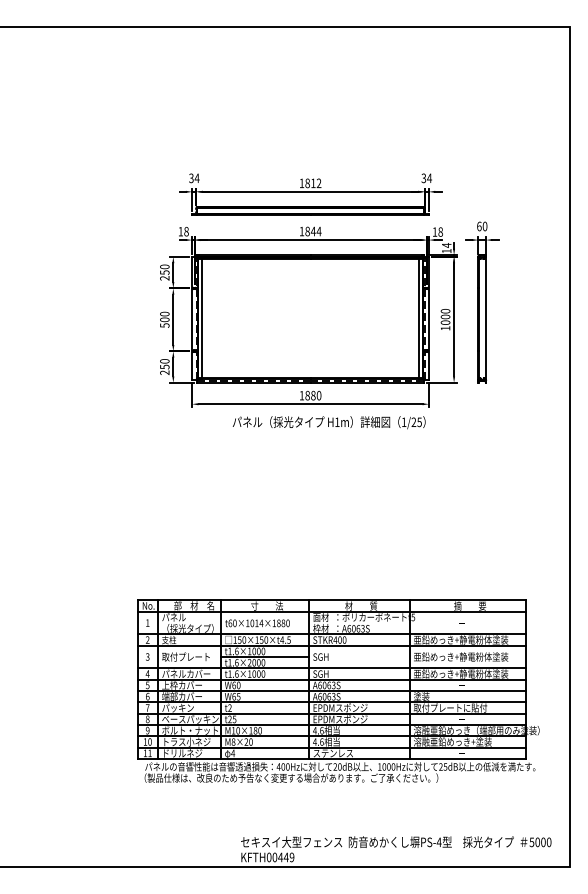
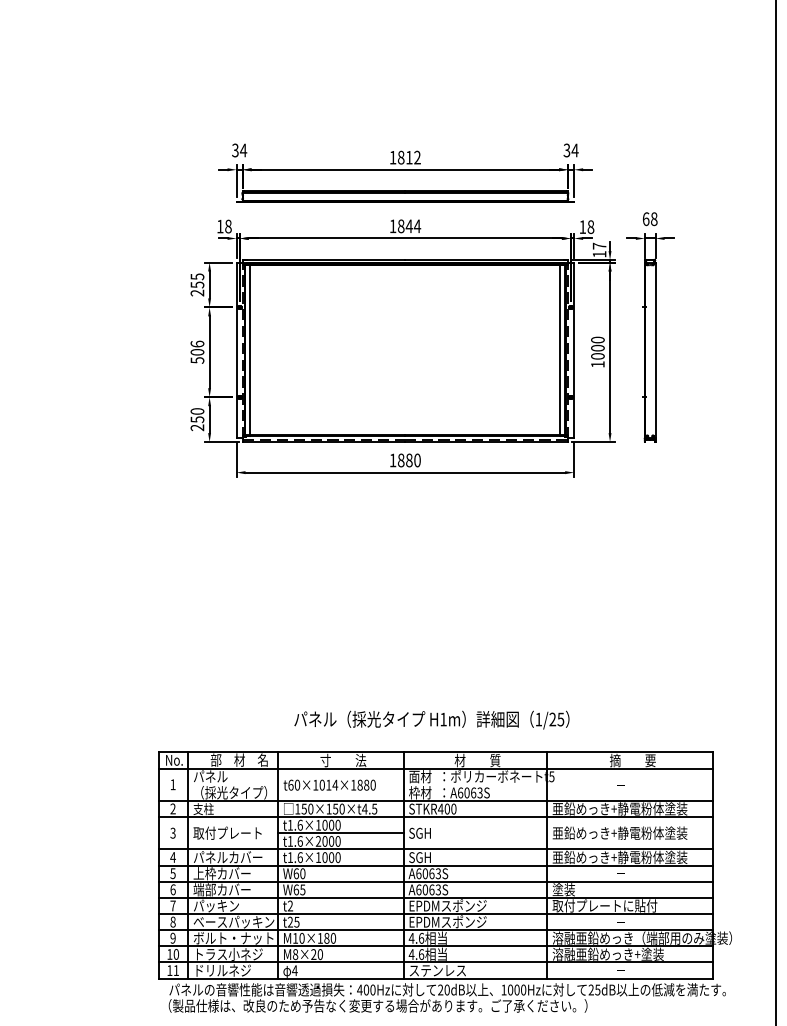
text: (484, 226) -> (653, 219), 60 -> 68
text: (446, 245) -> (599, 246), 14 -> 17
text: (164, 266) -> (197, 276), 250 -> 255
text: (164, 313) -> (197, 343), 500 -> 506
text: (328, 422) -> (430, 719), moved

